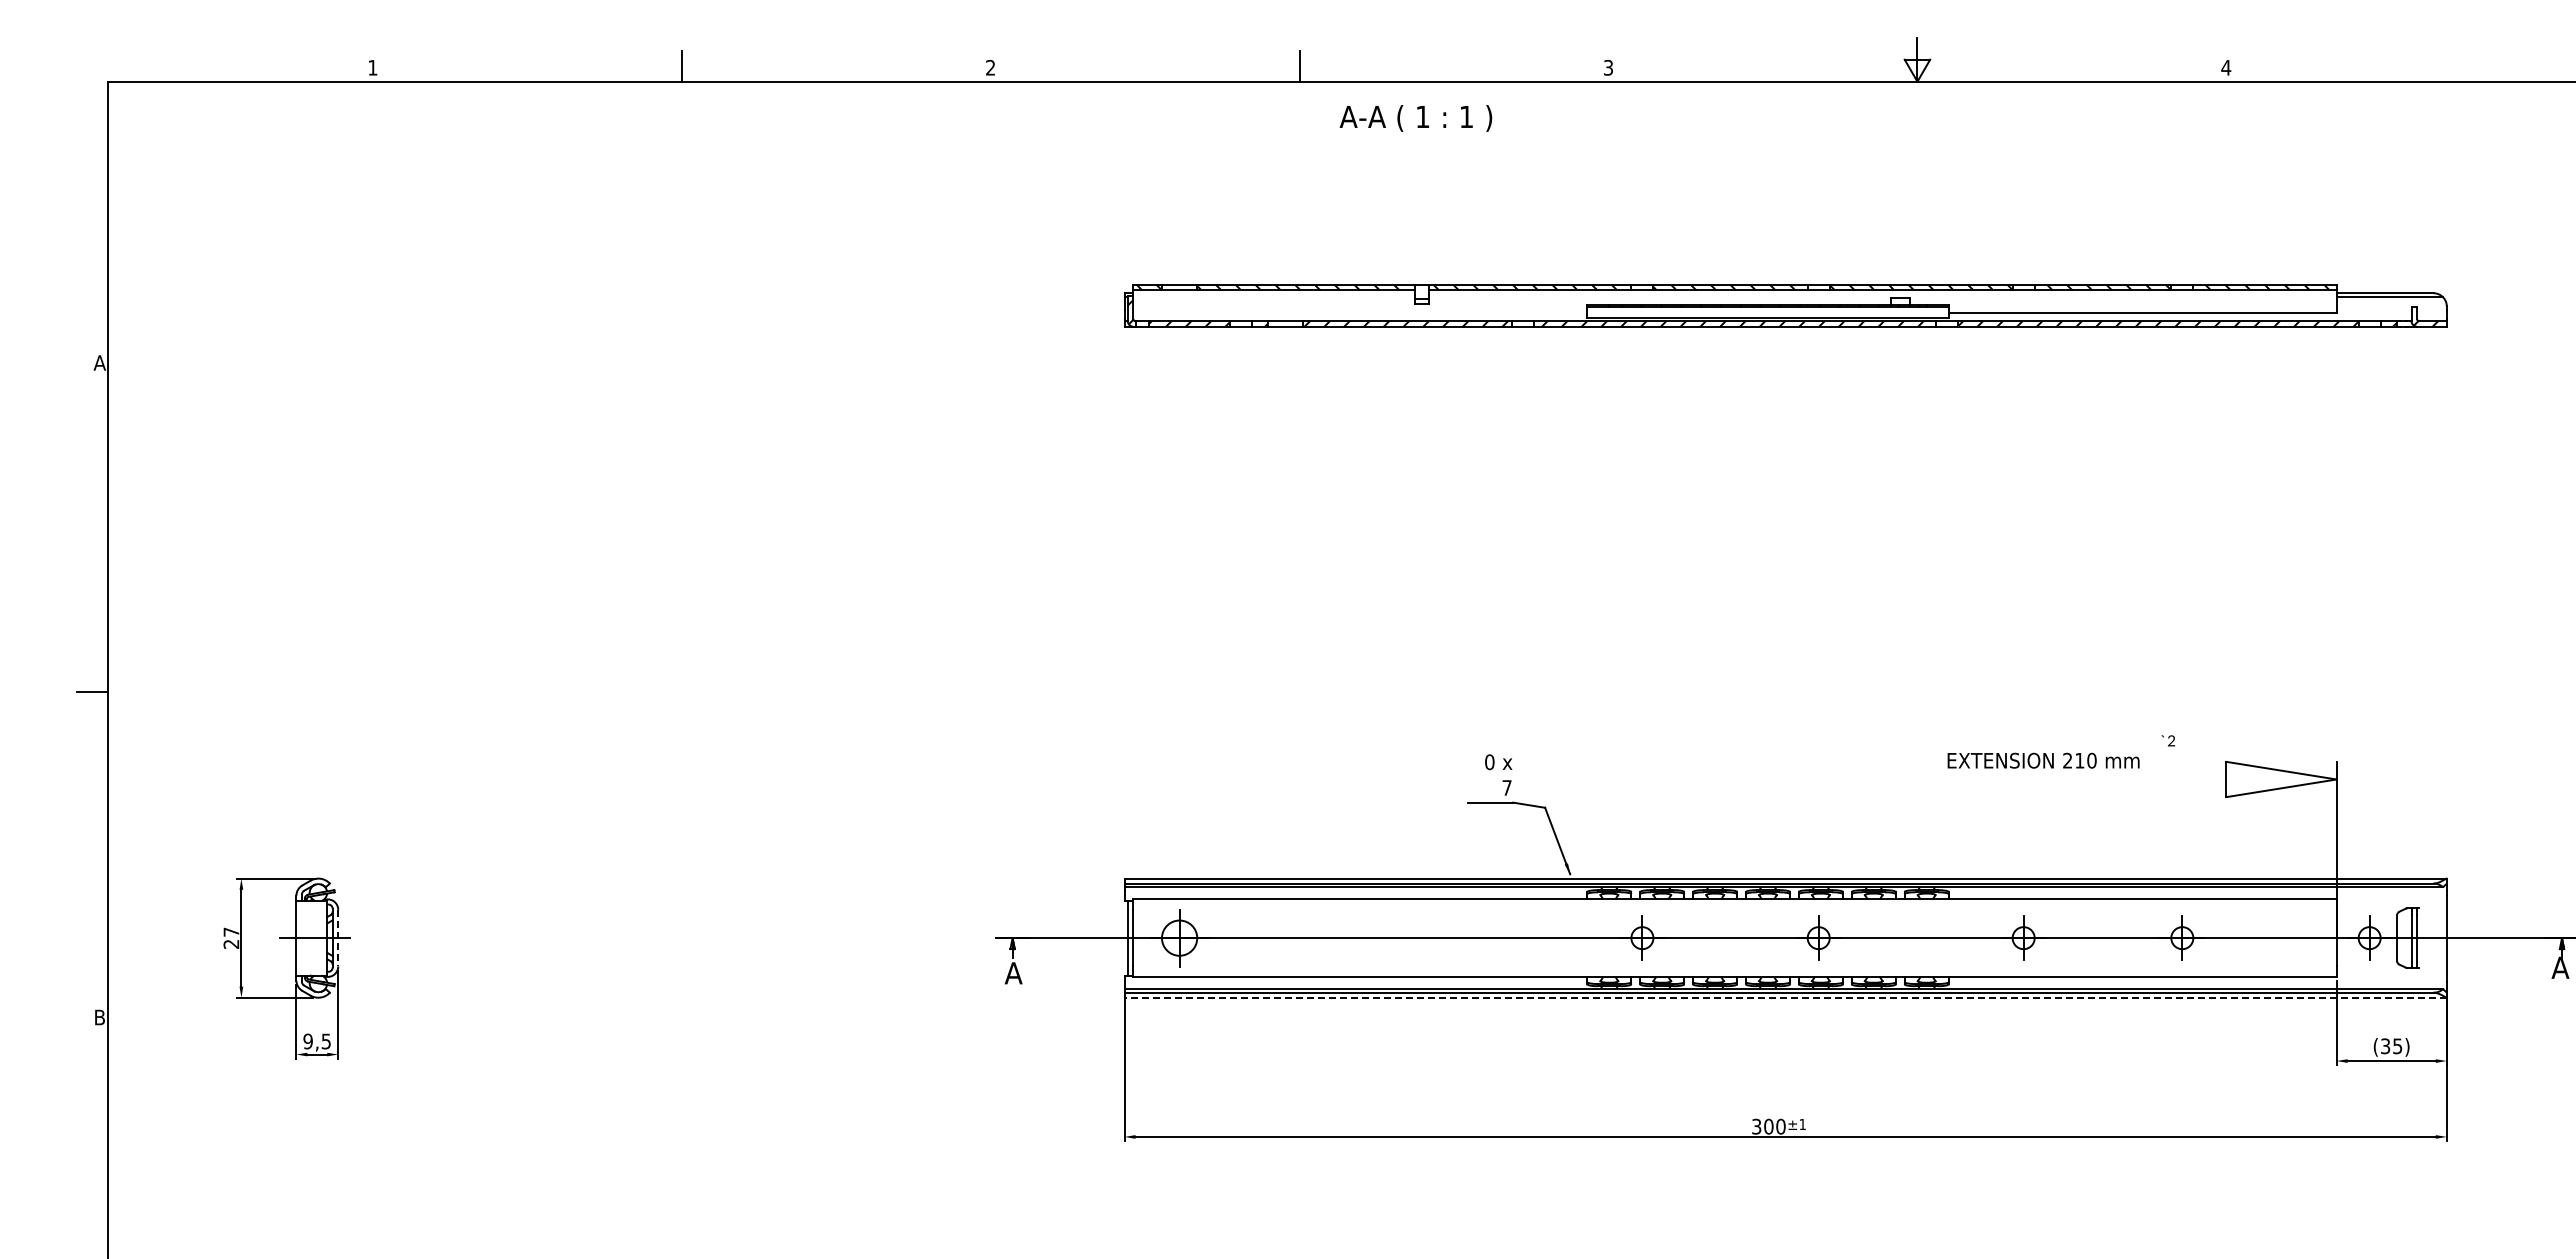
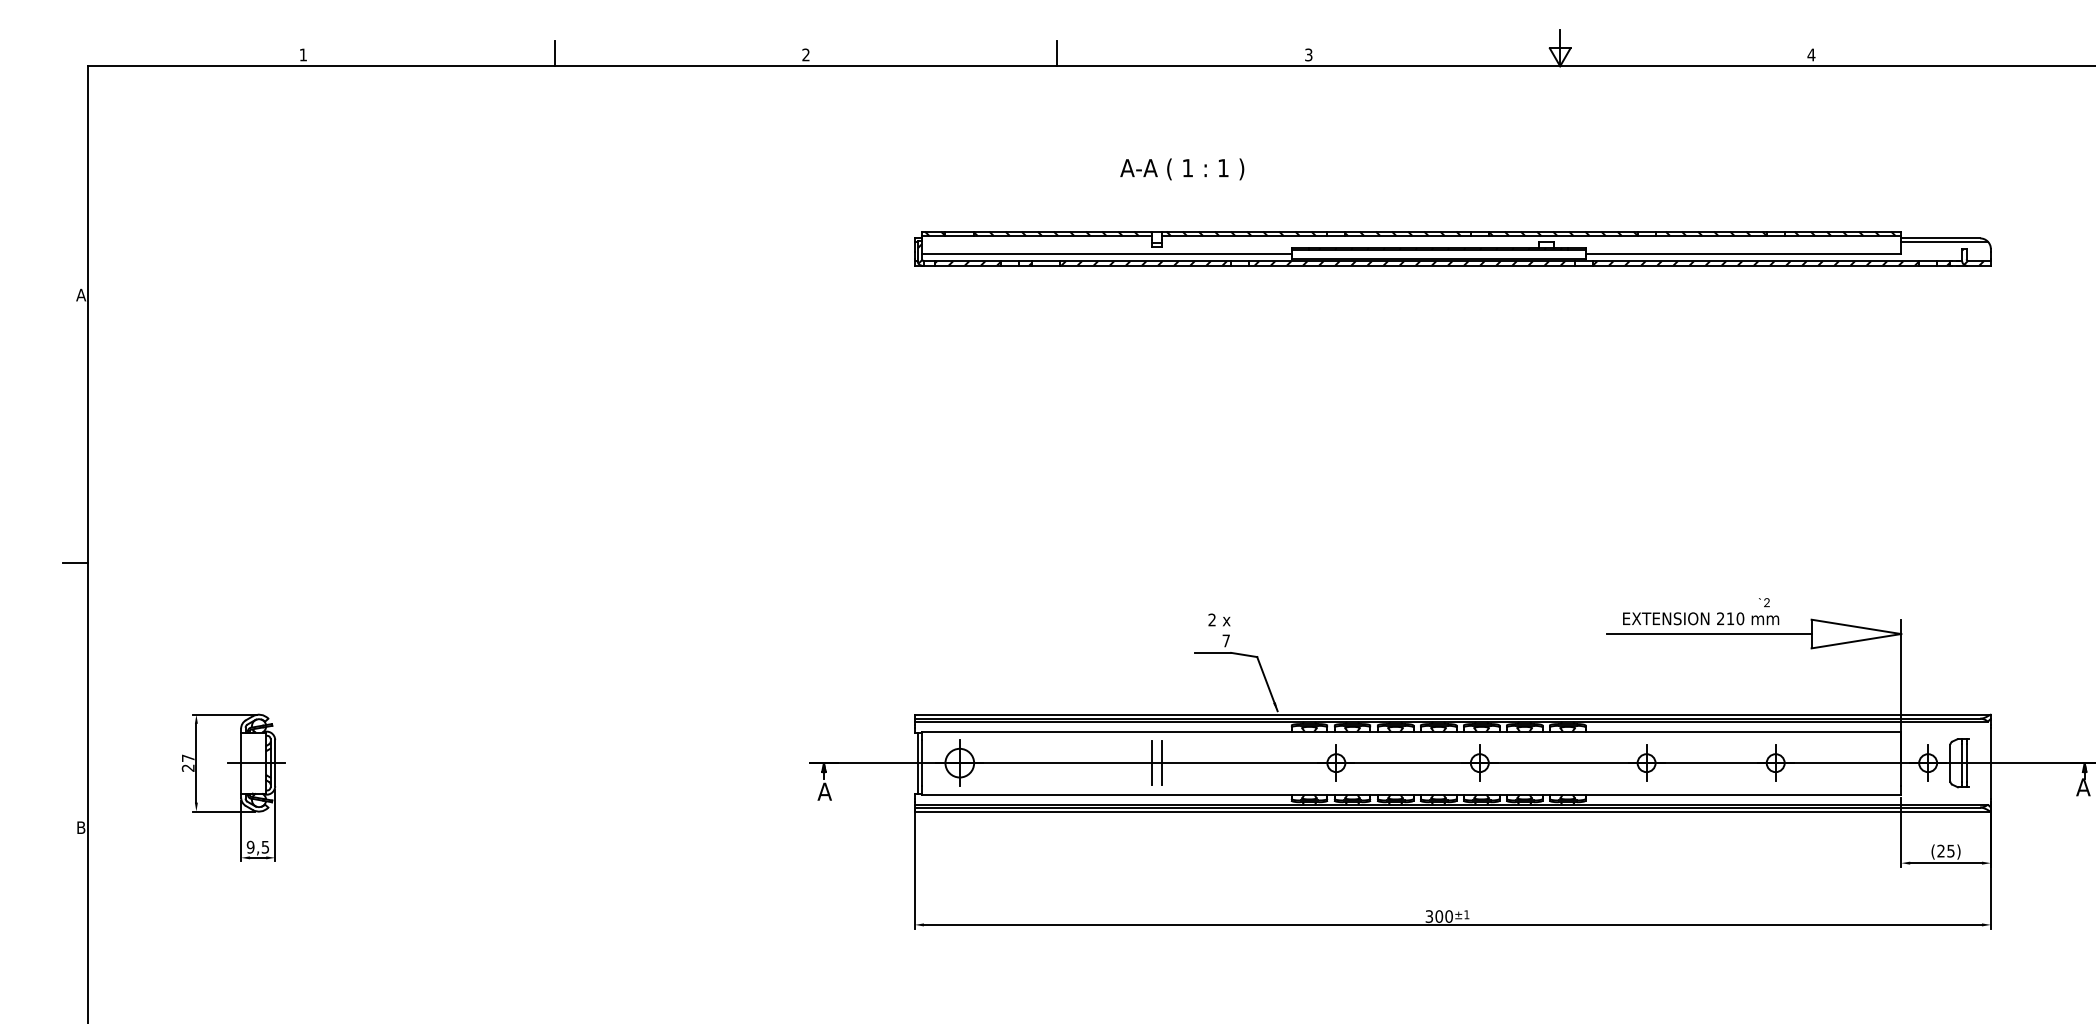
text: (1415, 118) -> (1181, 169), moved
line: (1360, 312) -> (1106, 254), added
text: (2043, 760) -> (1700, 618), moved
text: (1489, 762) -> (1211, 620), 0 -> 2
line: (2100, 779) -> (1709, 634), added
line: (1415, 937) -> (1151, 762), added
line: (1428, 937) -> (1162, 762), added
line: (338, 938) -> (275, 763), dashed -> solid
line: (1785, 997) -> (1452, 811), dashed -> solid
text: (2385, 1046) -> (1941, 851), (35) -> (25)

